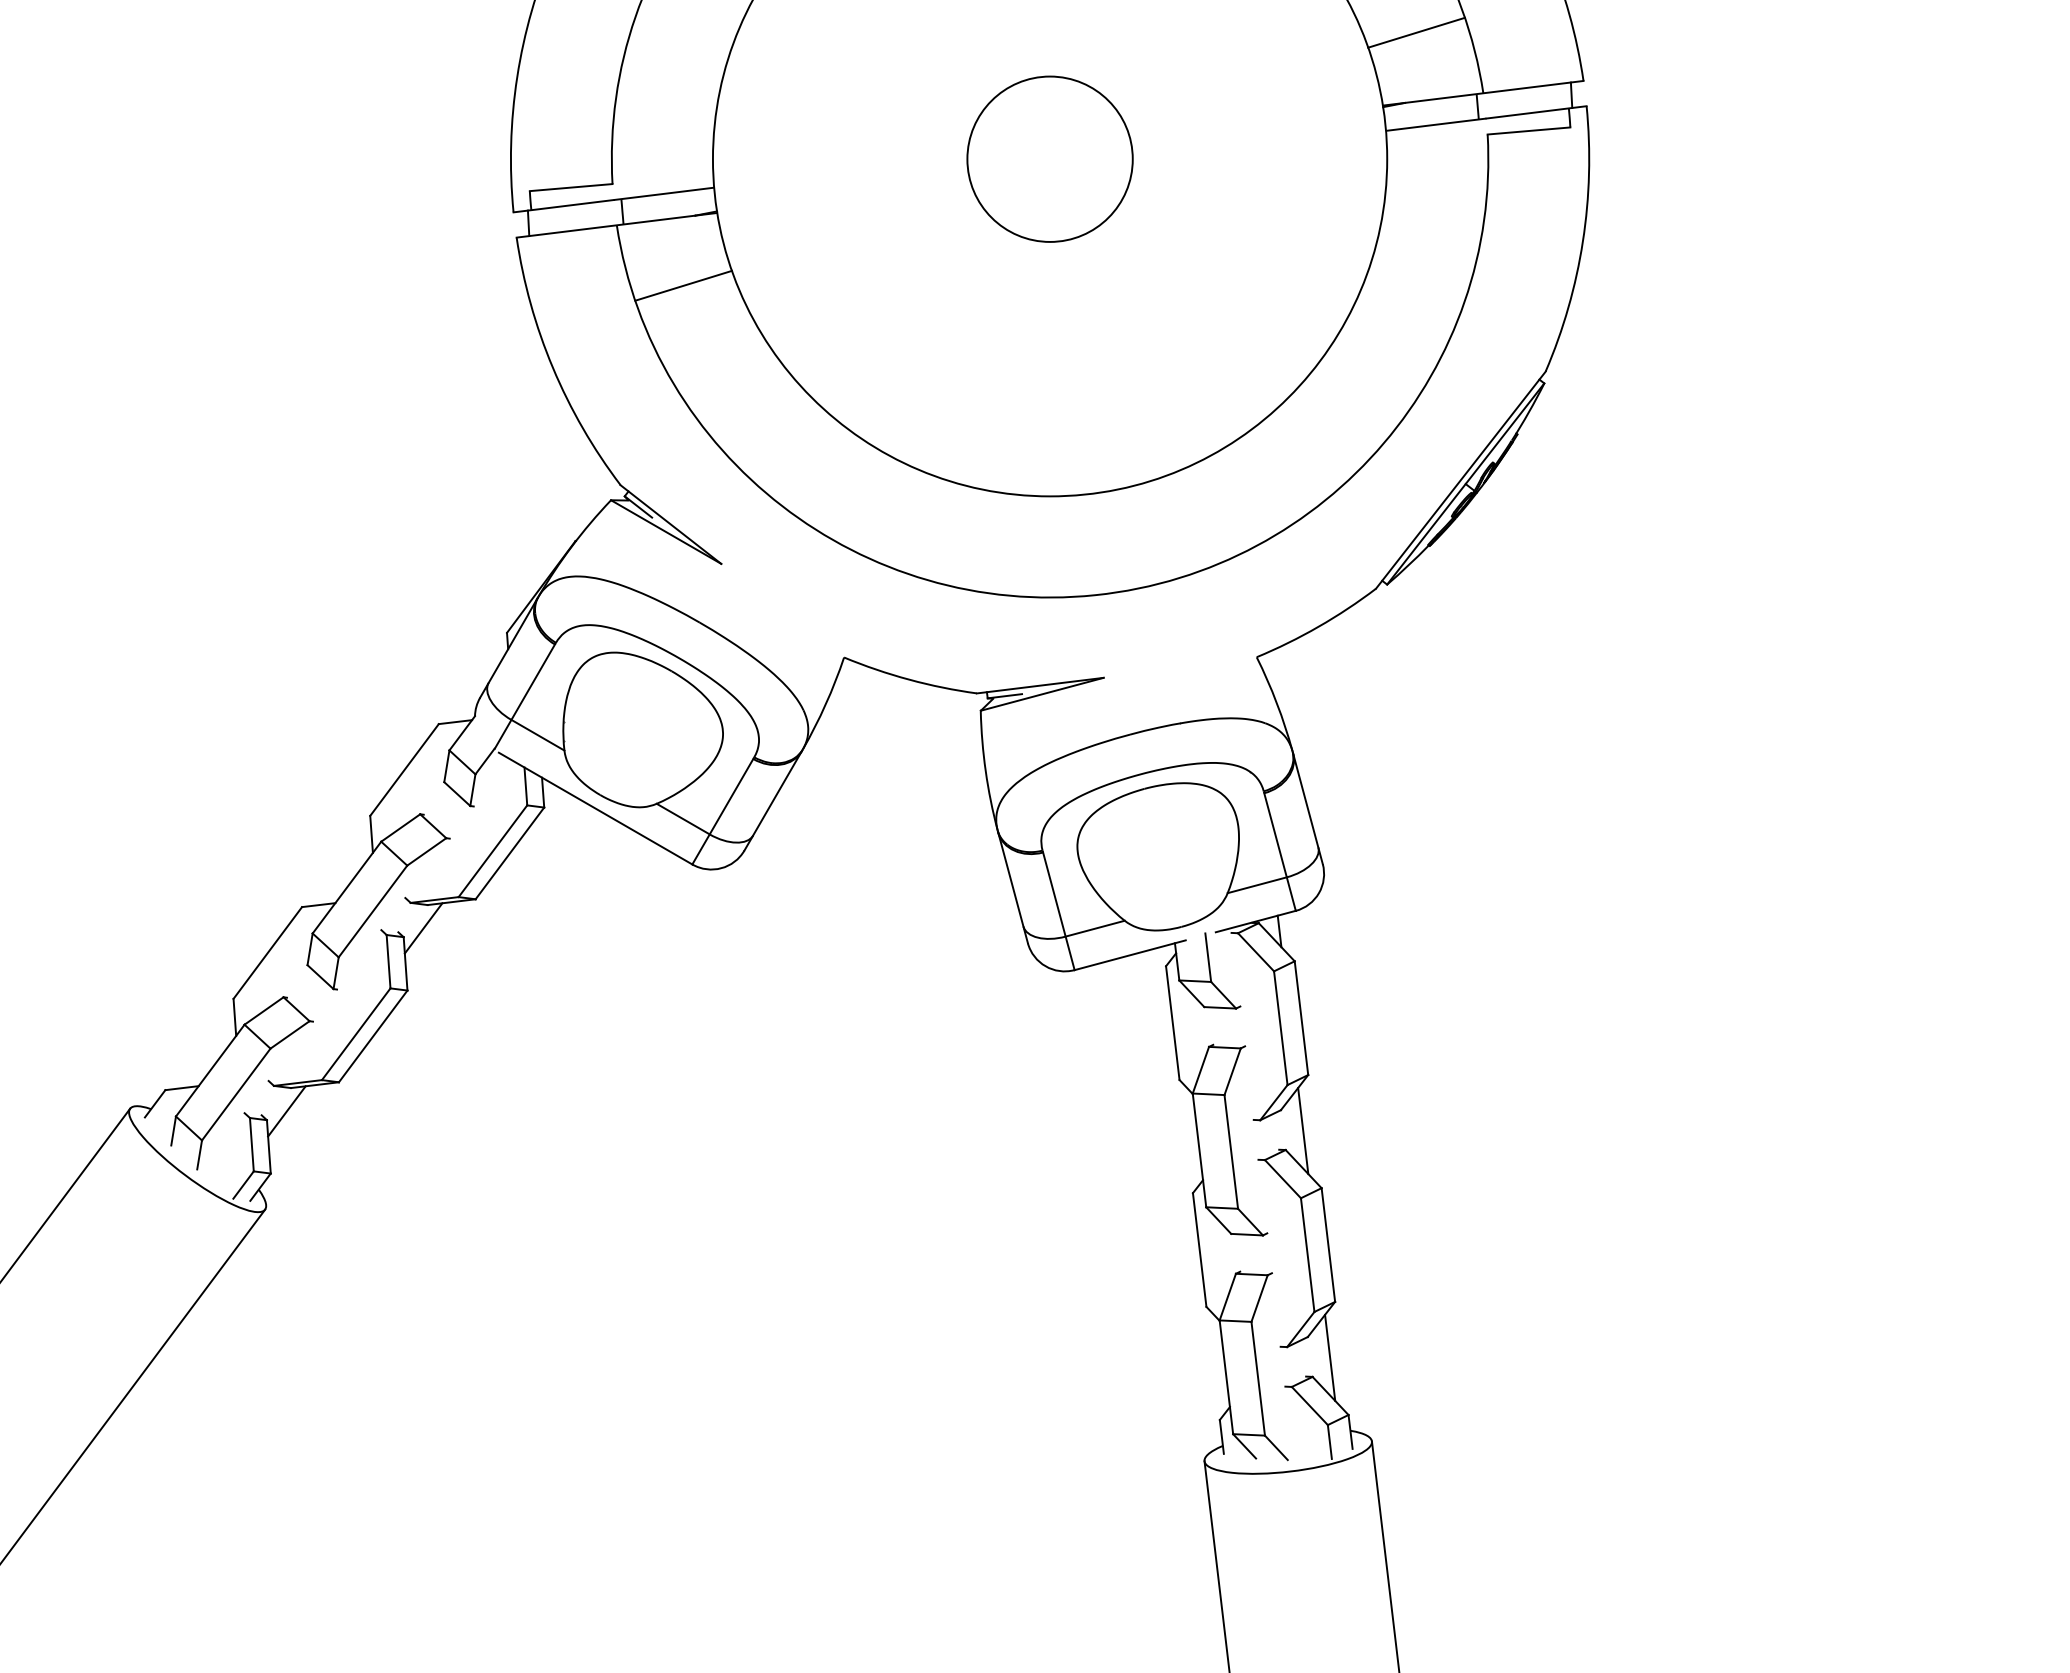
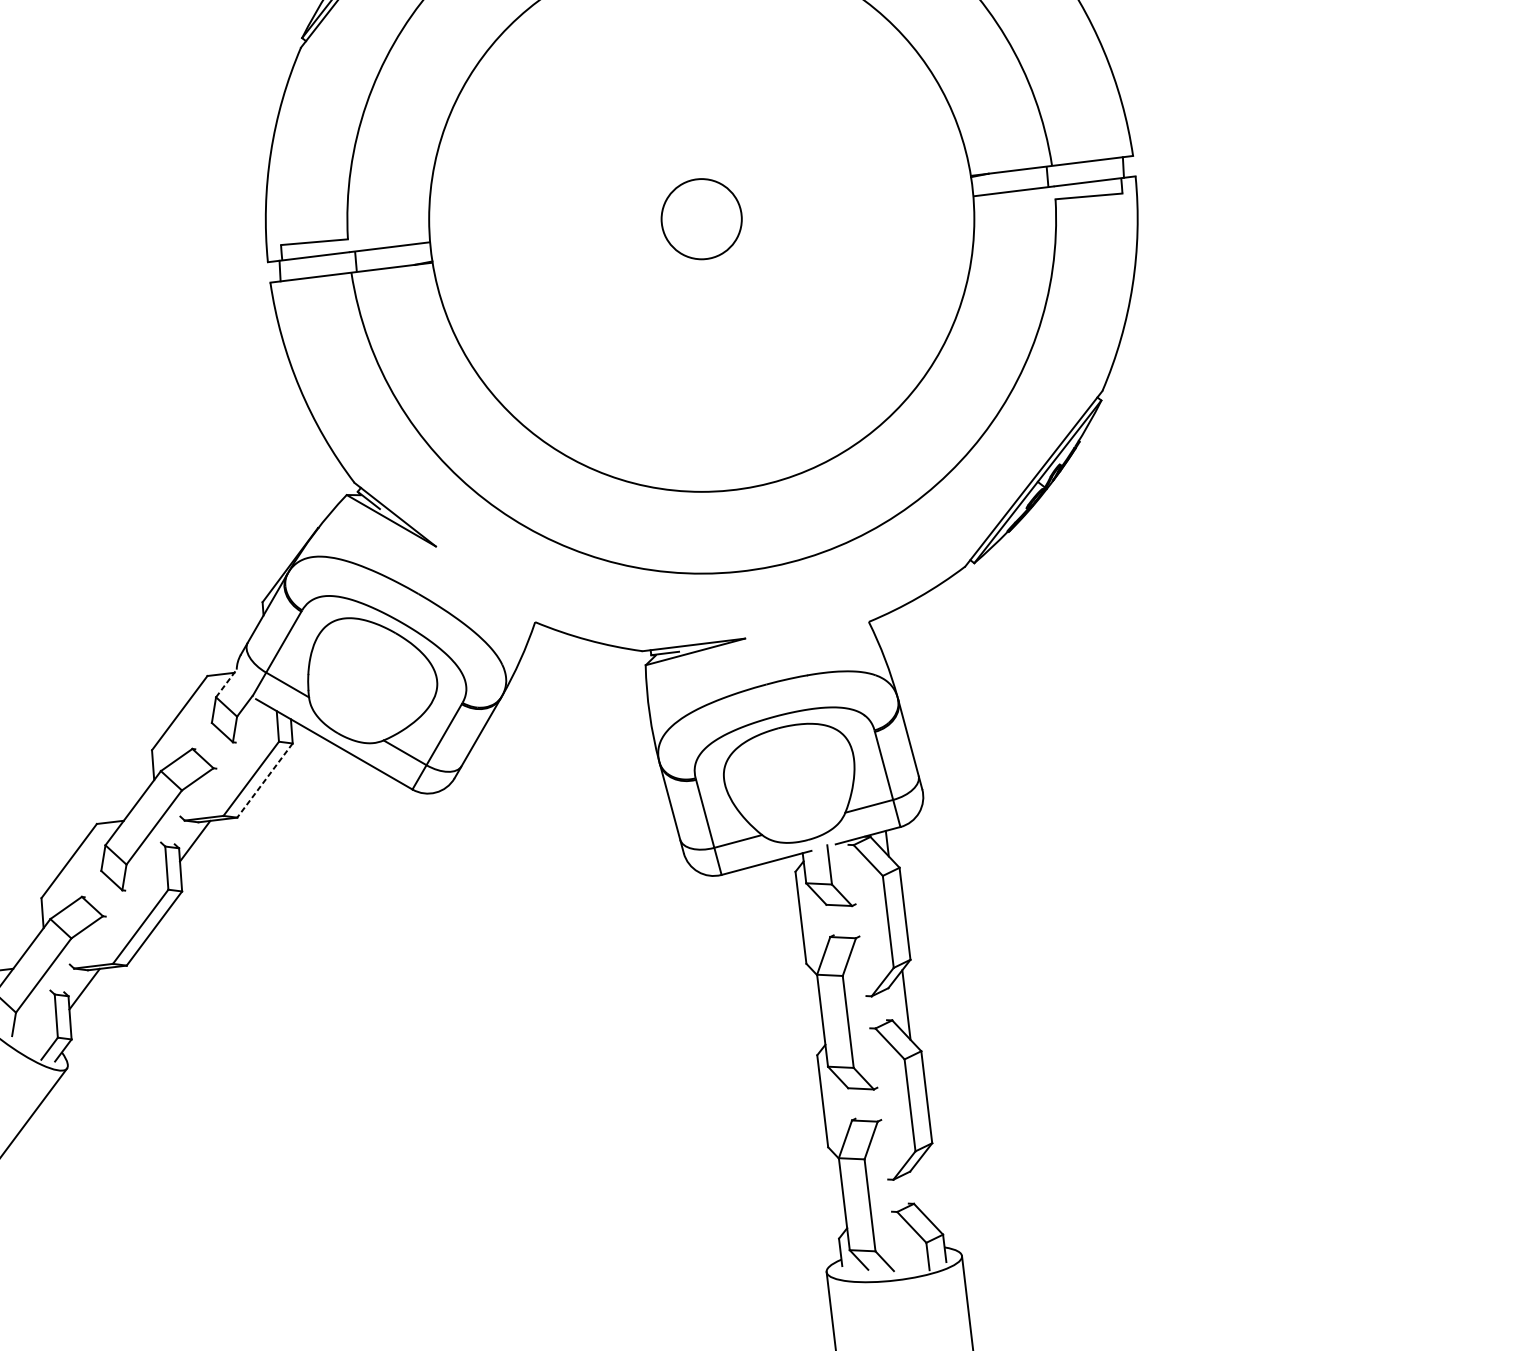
line: (1416, 32) -> (998, 116), removed
circle: (1049, 158) -> (701, 218), size x0.6
line: (683, 285) -> (405, 321), removed
line: (462, 732) -> (226, 682), solid -> dashed
line: (509, 853) -> (264, 780), solid -> dashed
line: (1330, 1357) -> (928, 1188), removed

